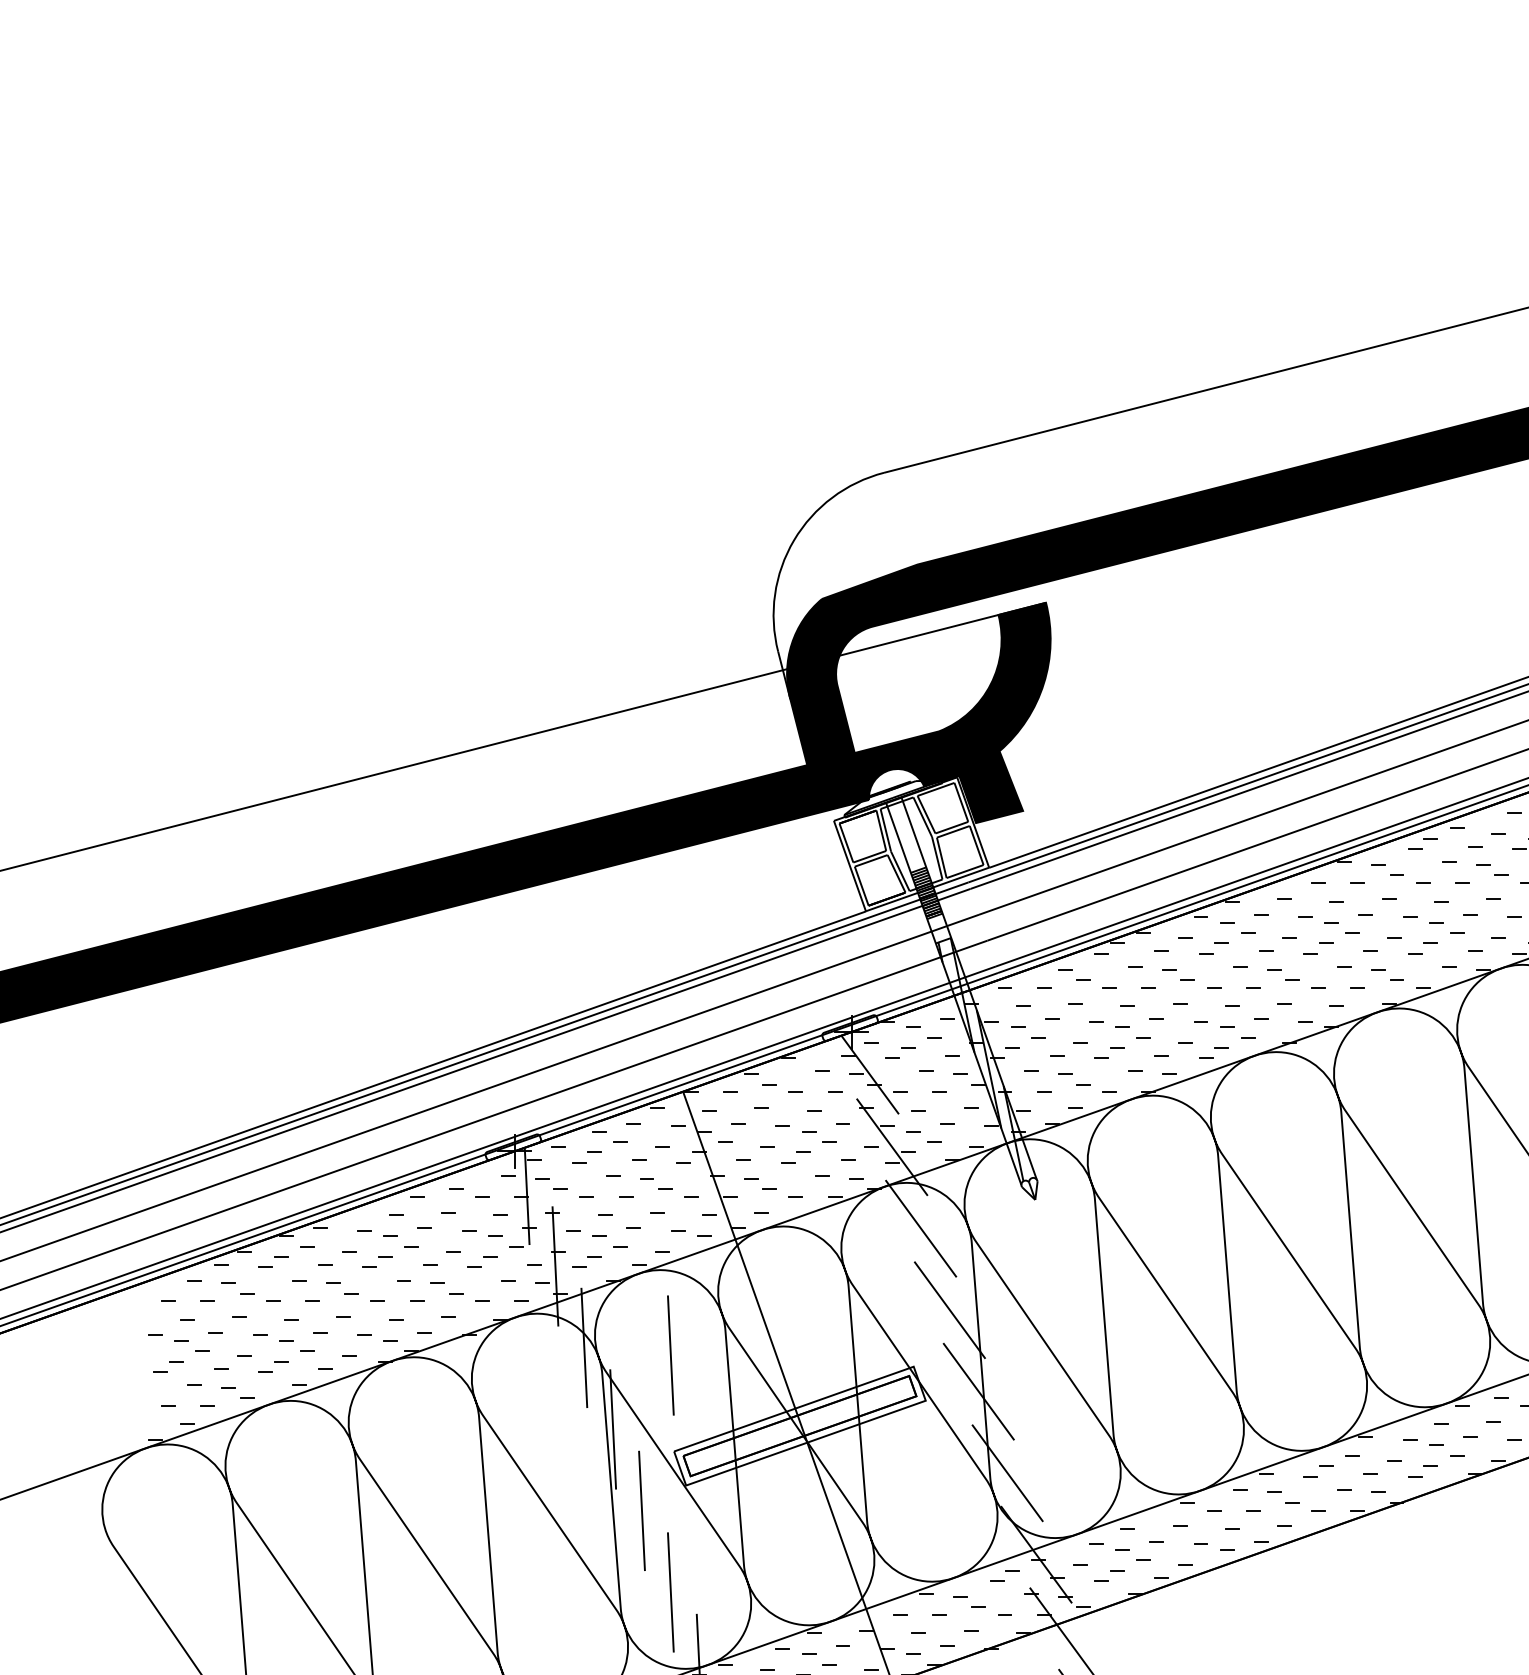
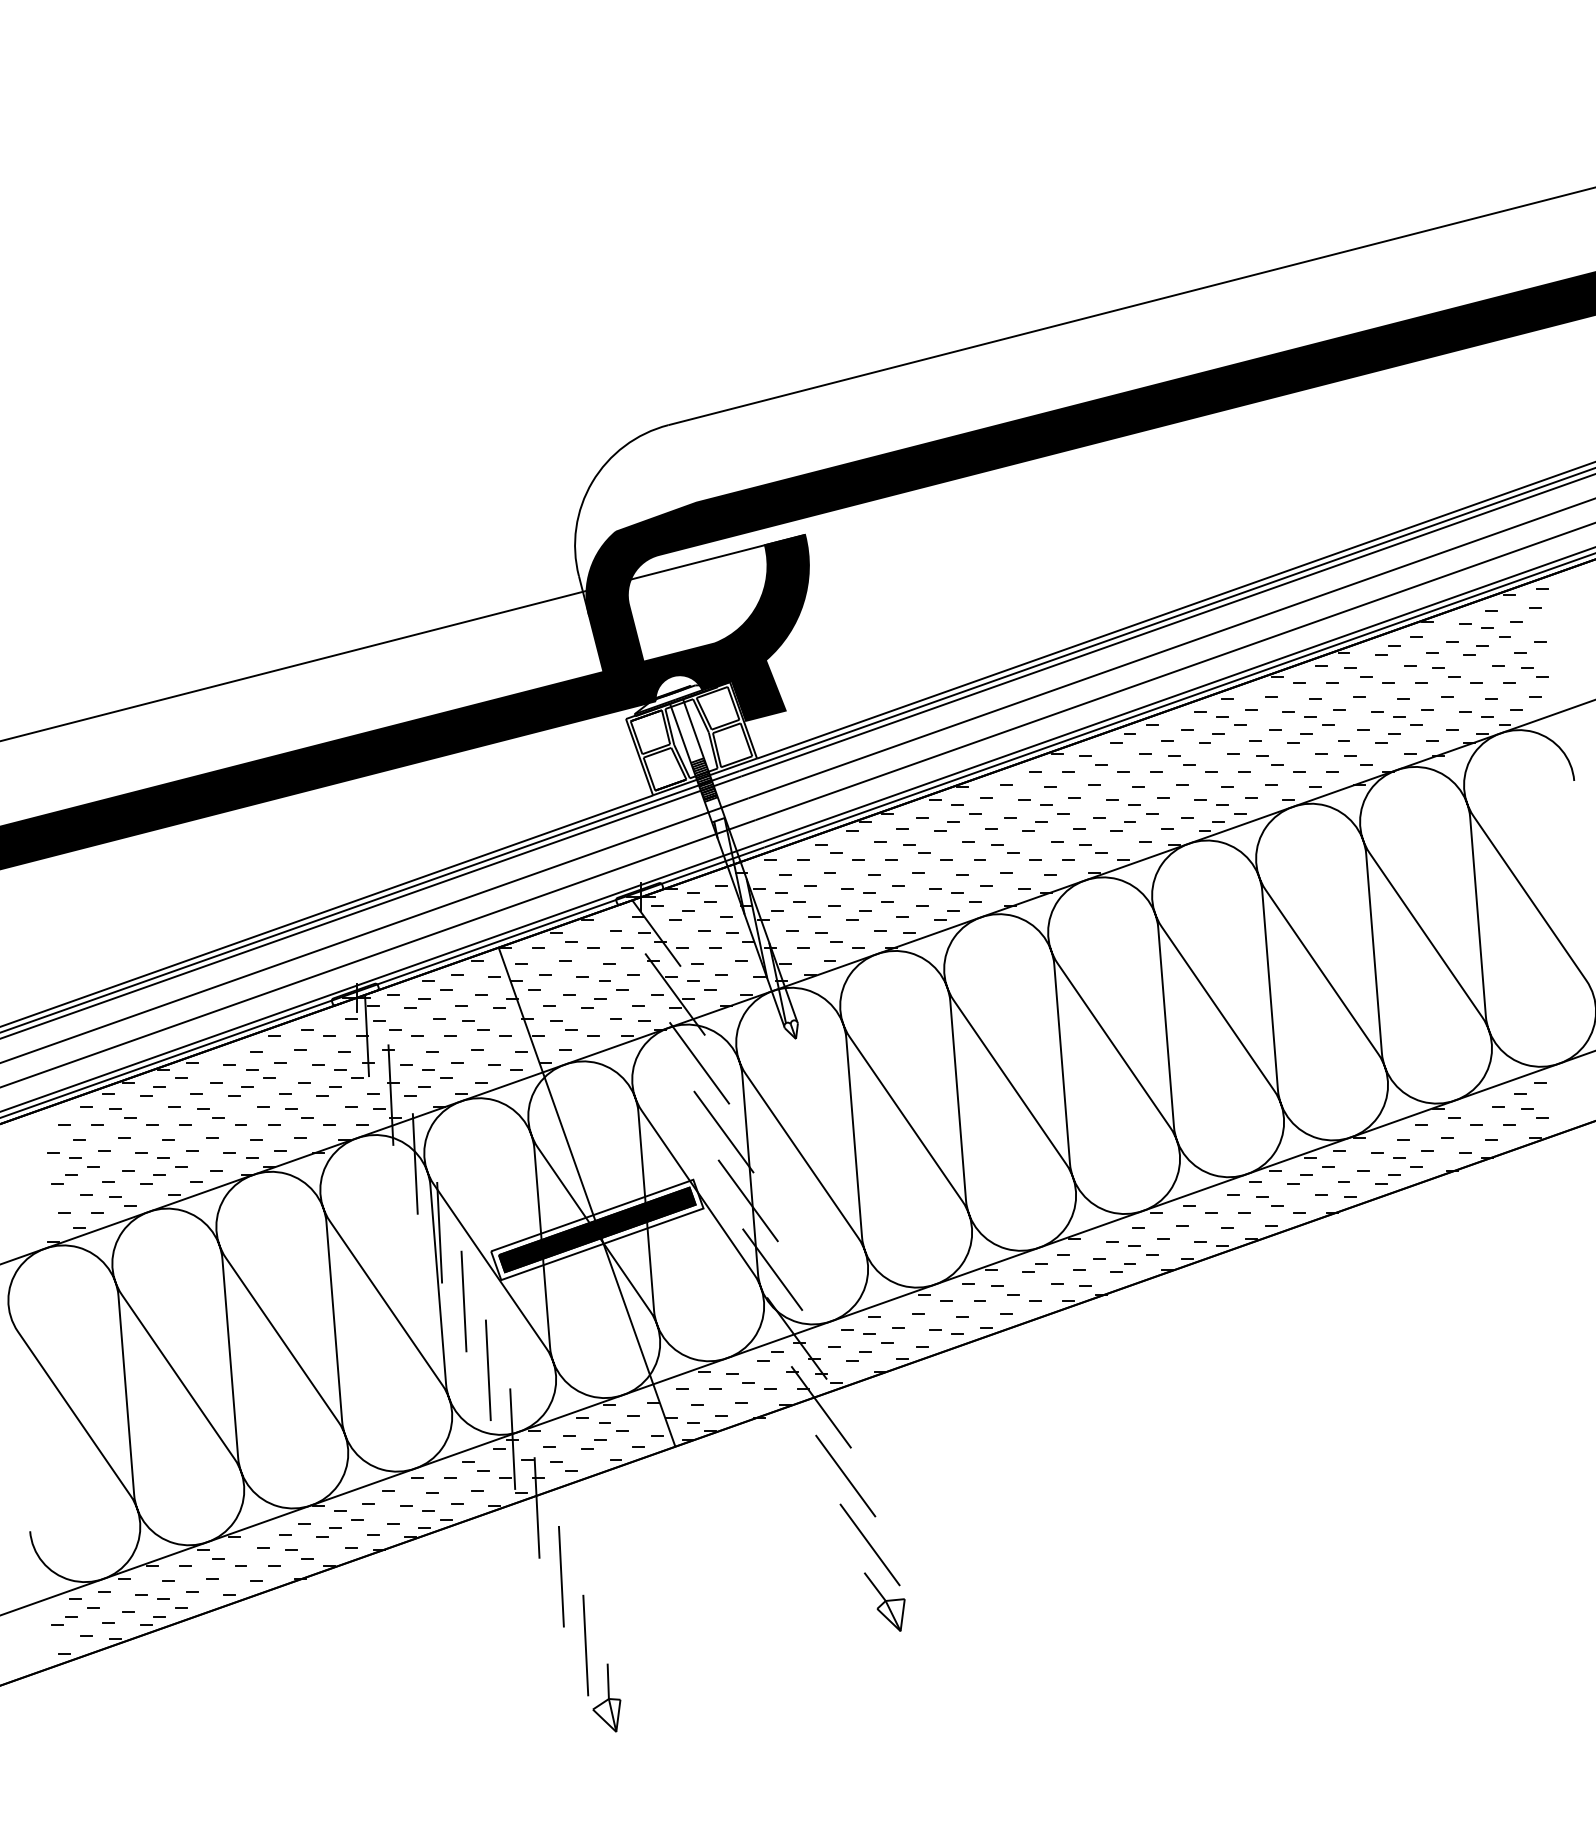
line: (671, 1354) -> (488, 1169), removed
fill: (800, 1425) -> (597, 1229), added

